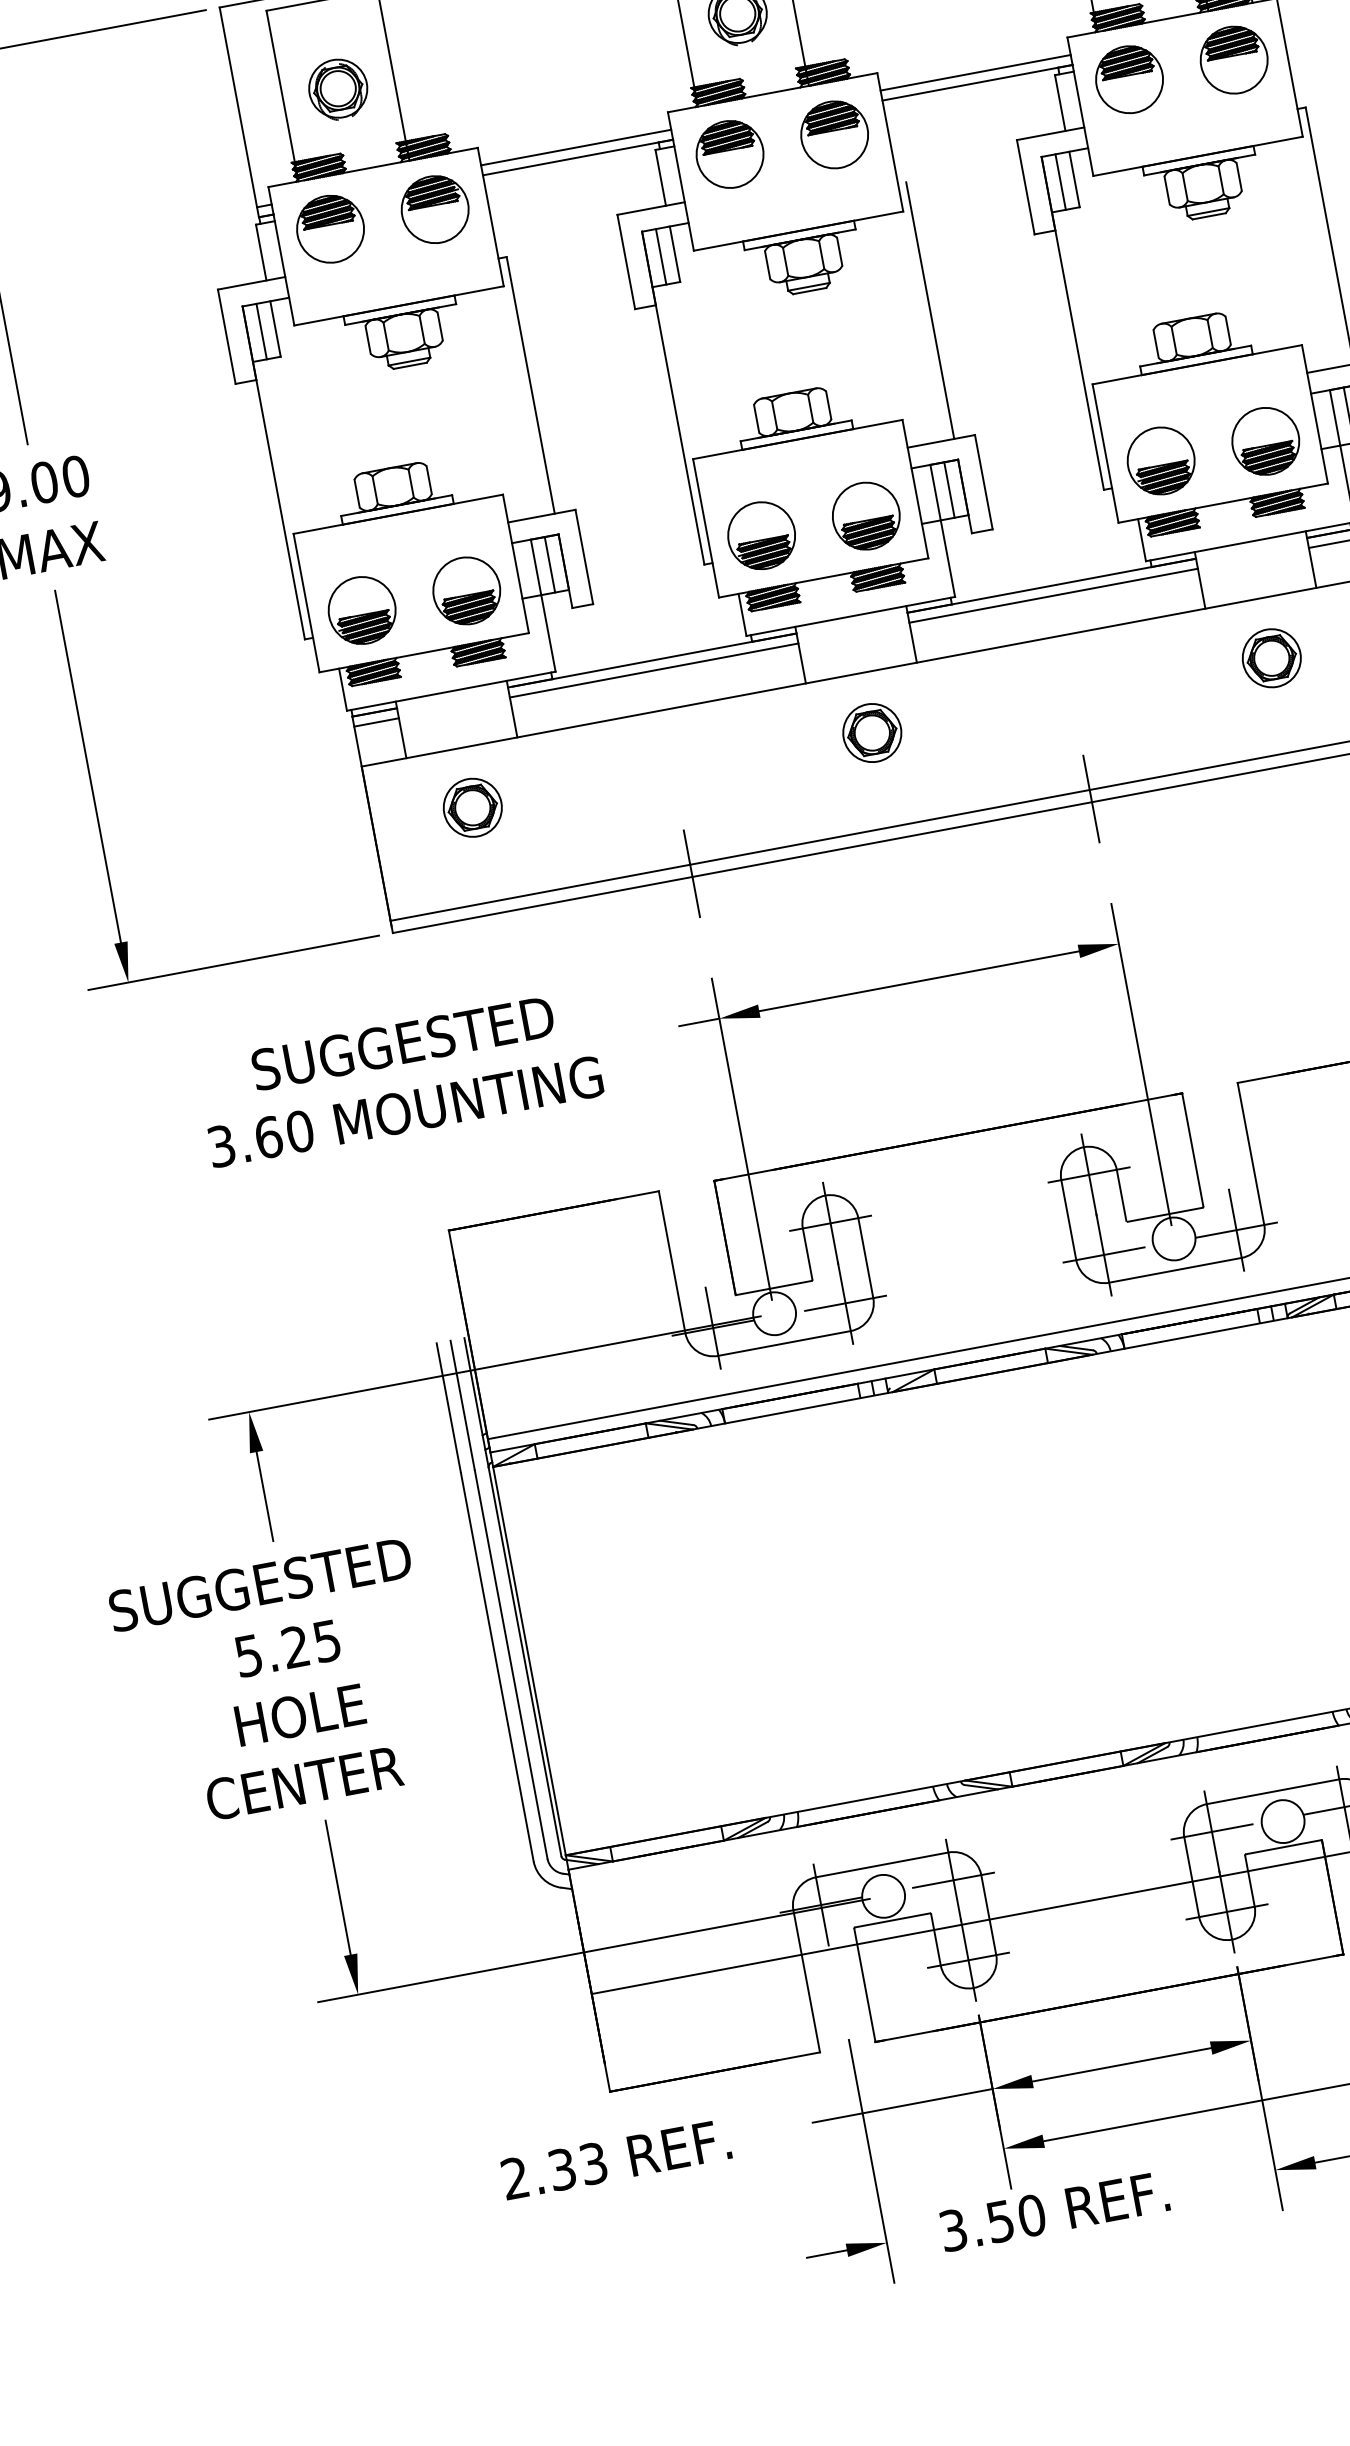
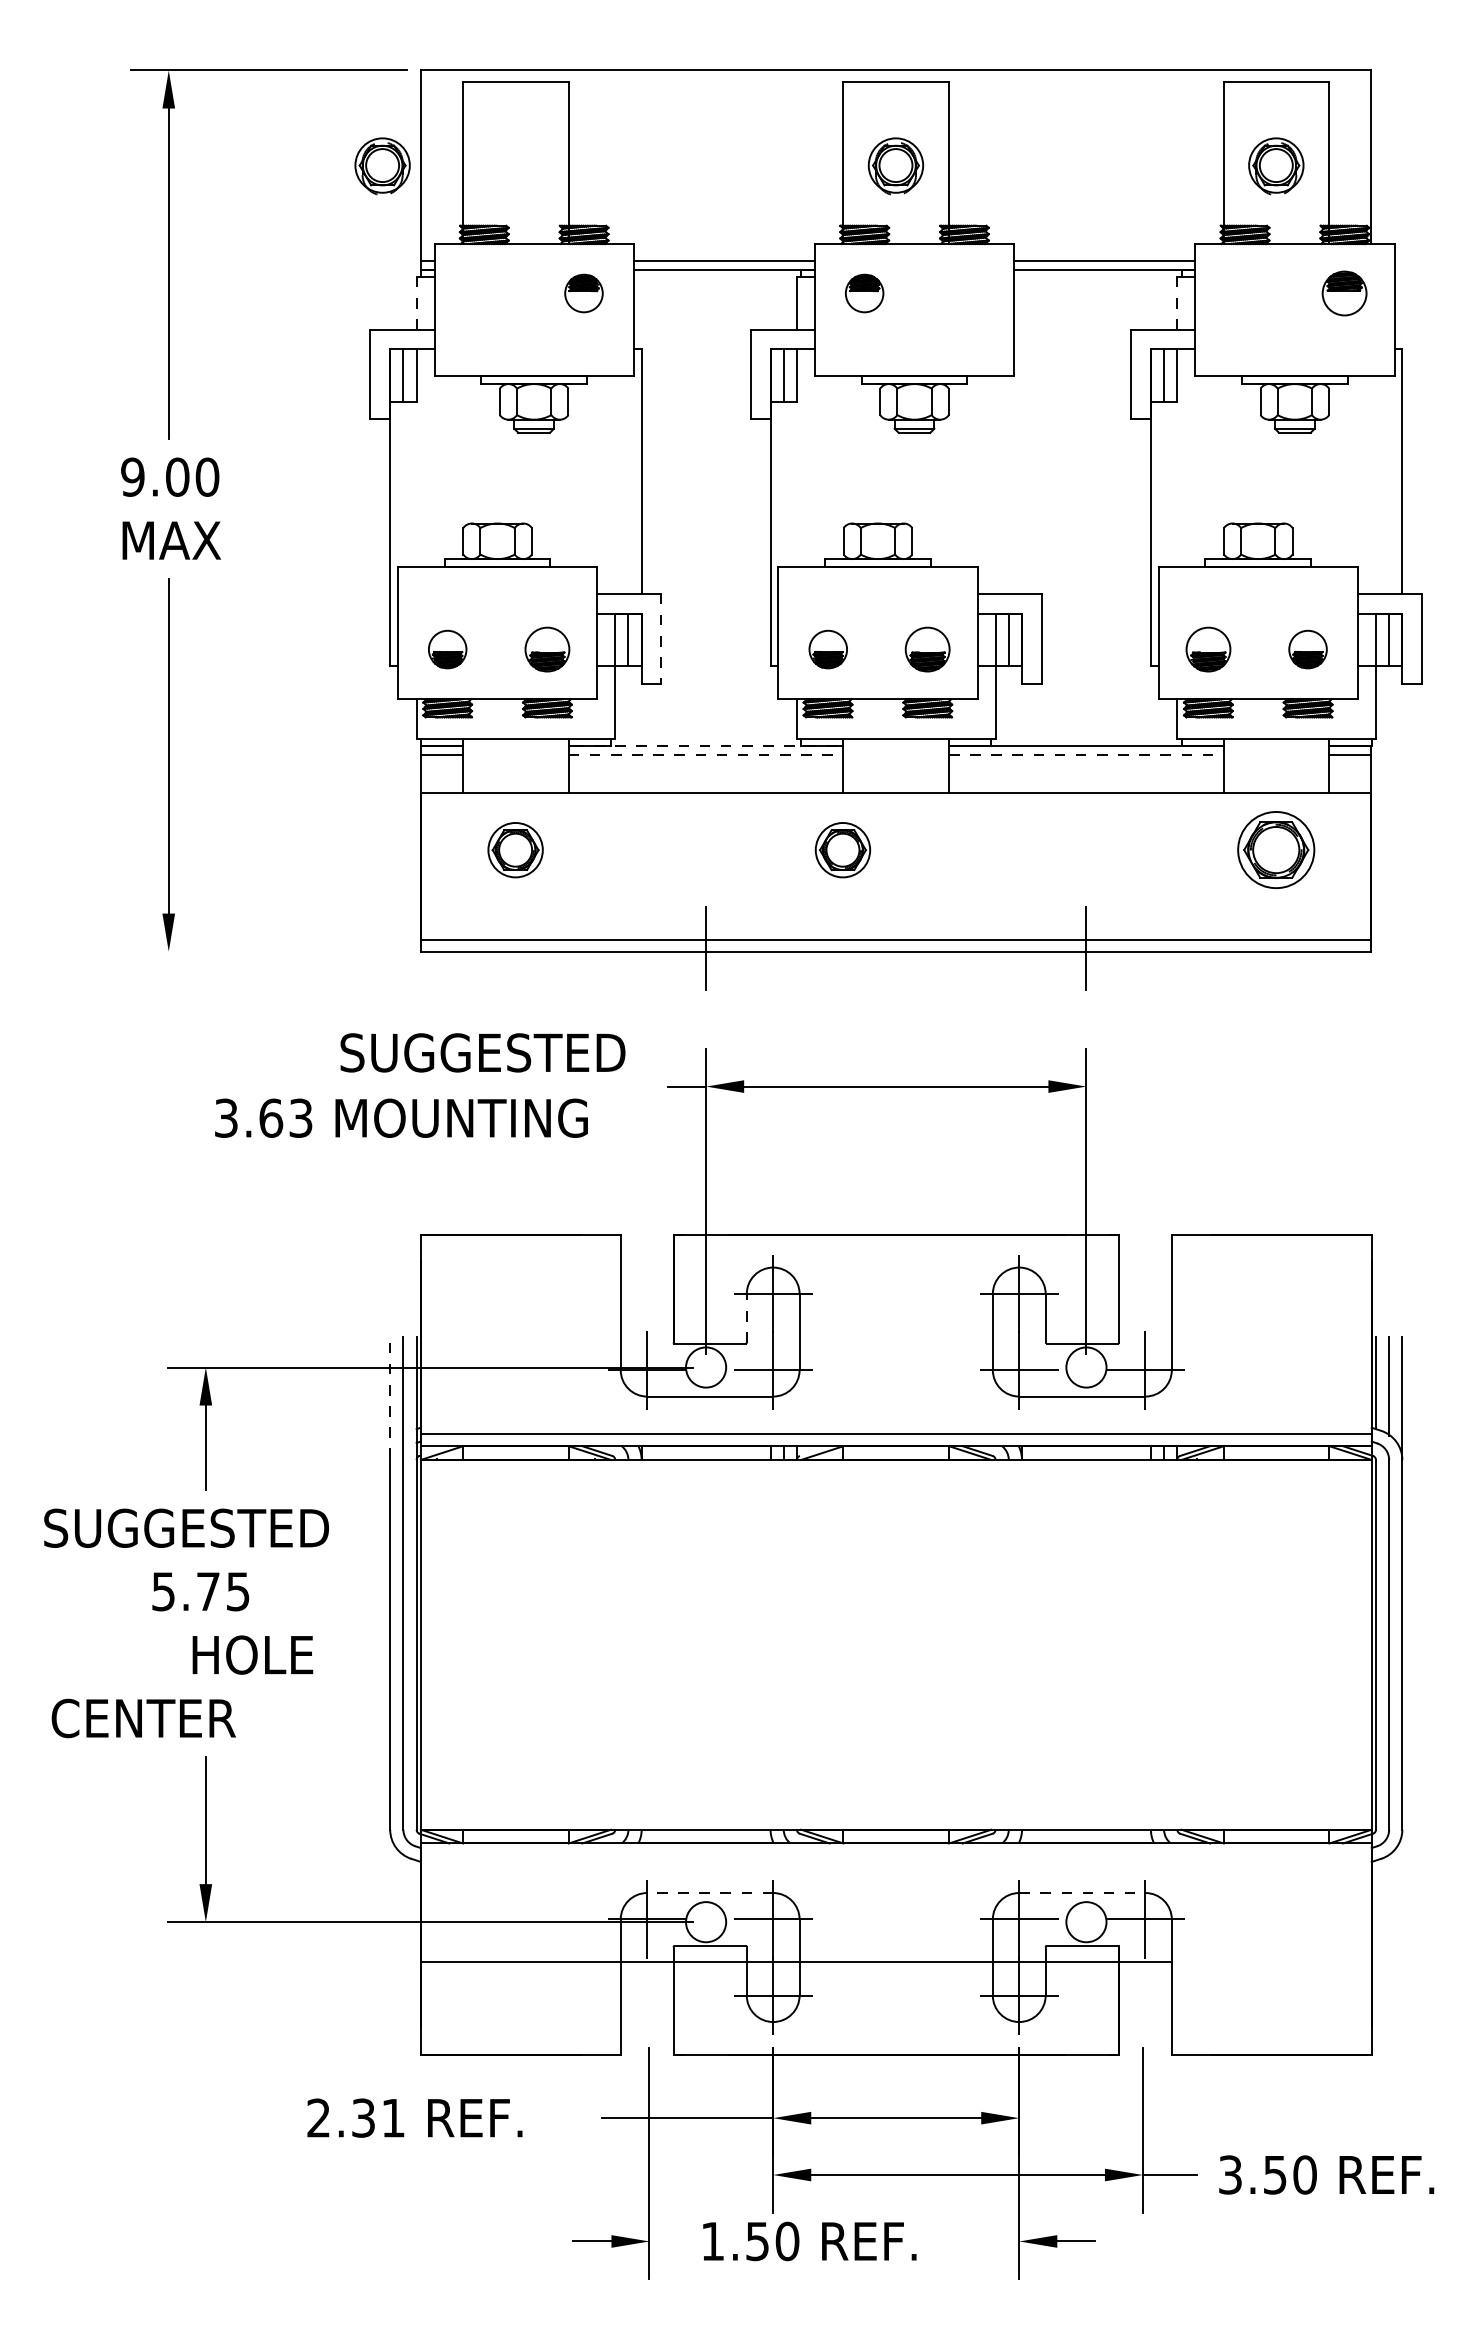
part: (1234, 60) -> (1344, 293), size x0.7
part: (1128, 79) -> (1244, 293), removed
part: (338, 89) -> (382, 166), moved
line: (1060, 103) -> (1177, 303), solid -> dashed
part: (834, 134) -> (964, 293), removed
part: (729, 154) -> (864, 293), size x0.6
part: (434, 209) -> (583, 293), size x0.6
part: (330, 229) -> (484, 293), removed
line: (261, 253) -> (416, 303), solid -> dashed
line: (929, 310) -> (1021, 471), removed
part: (1265, 441) -> (1307, 649), size x0.6
part: (1161, 460) -> (1208, 649), size x0.7
part: (865, 516) -> (927, 649), size x0.7
part: (761, 535) -> (828, 649), size x0.6
line: (584, 556) -> (661, 638), solid -> dashed
part: (466, 590) -> (547, 649), size x0.7
line: (1053, 596) -> (1086, 755), solid -> dashed
part: (361, 610) -> (447, 649), size x0.6
part: (1272, 658) -> (1276, 850), size x1.4
line: (654, 659) -> (708, 745), solid -> dashed
line: (654, 670) -> (706, 755), solid -> dashed
part: (871, 733) -> (842, 850), moved
line: (233, 962) -> (268, 951), removed
text: (402, 1043) -> (482, 1052), moved
text: (299, 1130) -> (300, 1117), 3.60 -> 3.63
line: (807, 1253) -> (746, 1317), solid -> dashed
line: (448, 1407) -> (390, 1397), solid -> dashed
text: (295, 1646) -> (208, 1591), 5.25 -> 5.75
text: (299, 1714) -> (252, 1654), moved
text: (304, 1783) -> (143, 1718), moved
line: (1273, 1792) -> (1082, 1893), solid -> dashed
line: (881, 1865) -> (709, 1893), solid -> dashed
text: (593, 2162) -> (393, 2117), 2.33 -> 2.31
text: (953, 2230) -> (712, 2241), 3.50 -> 1.50

